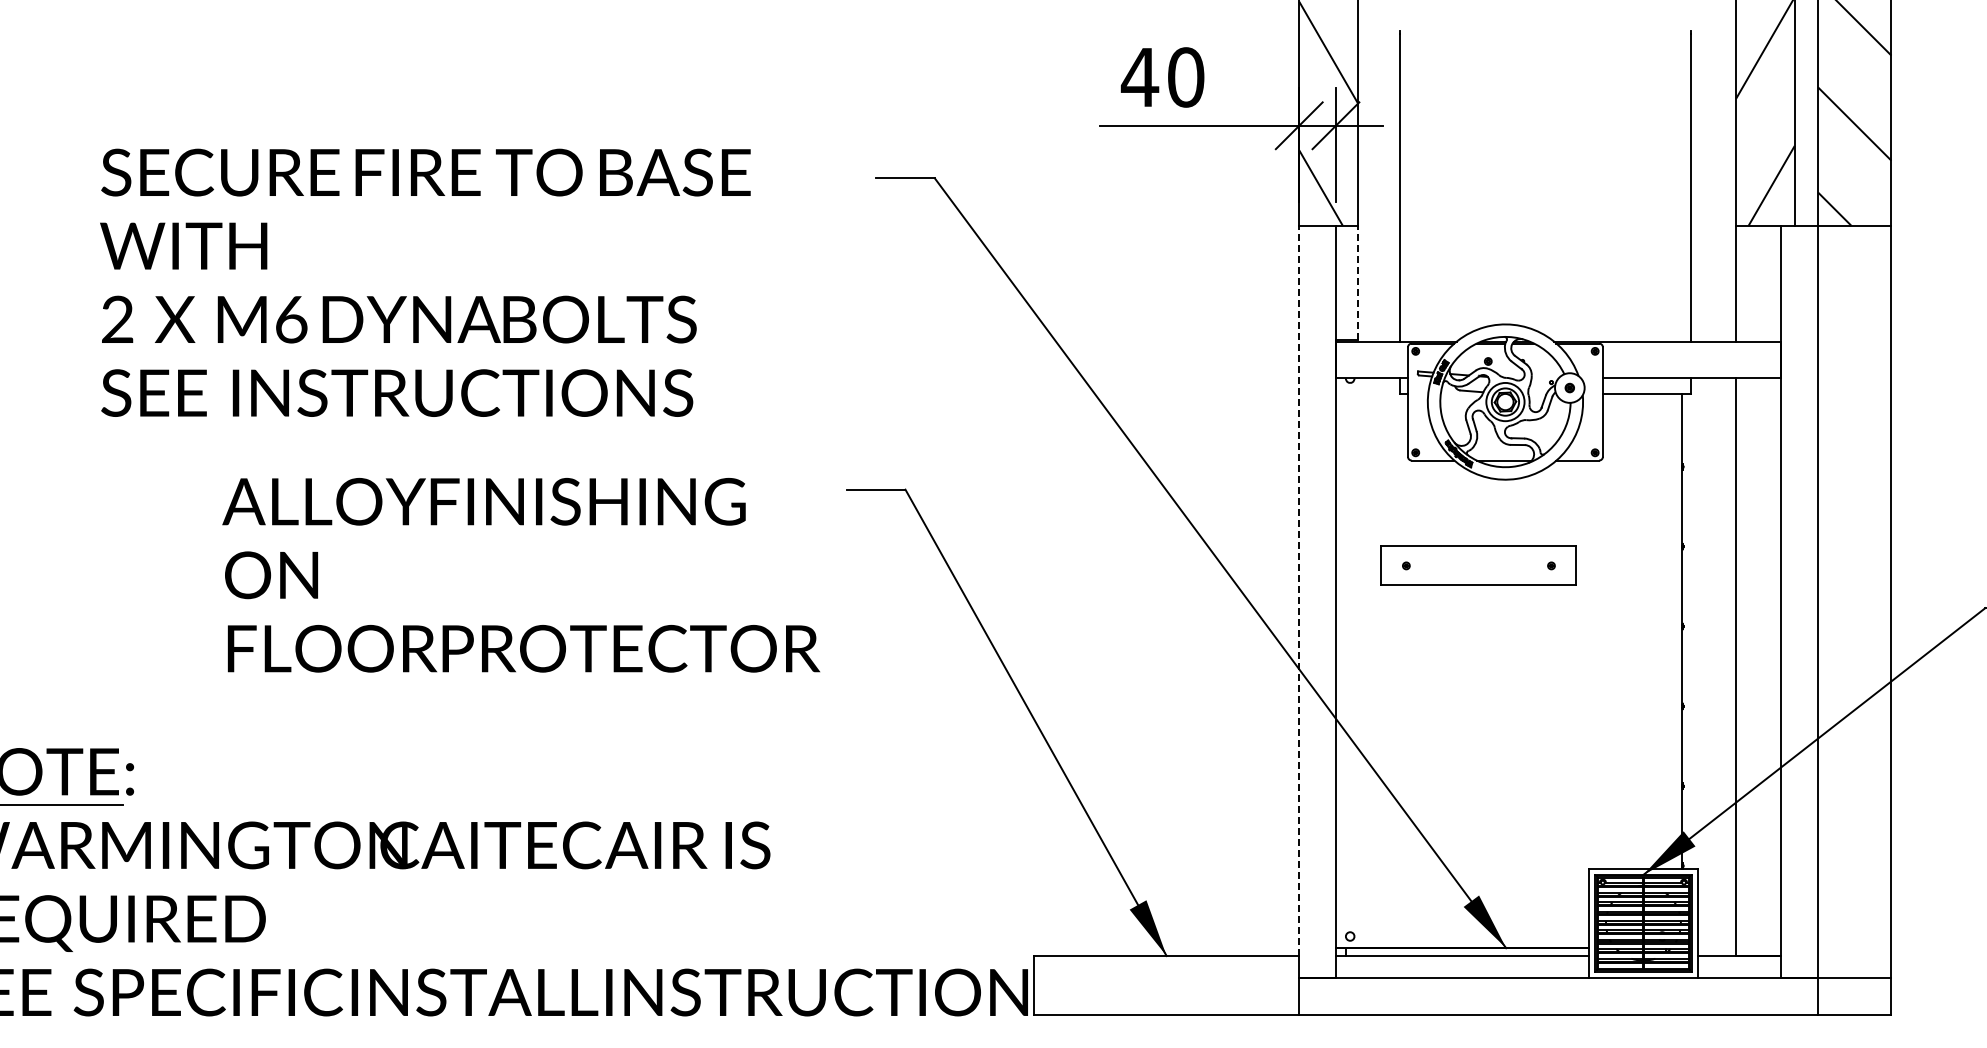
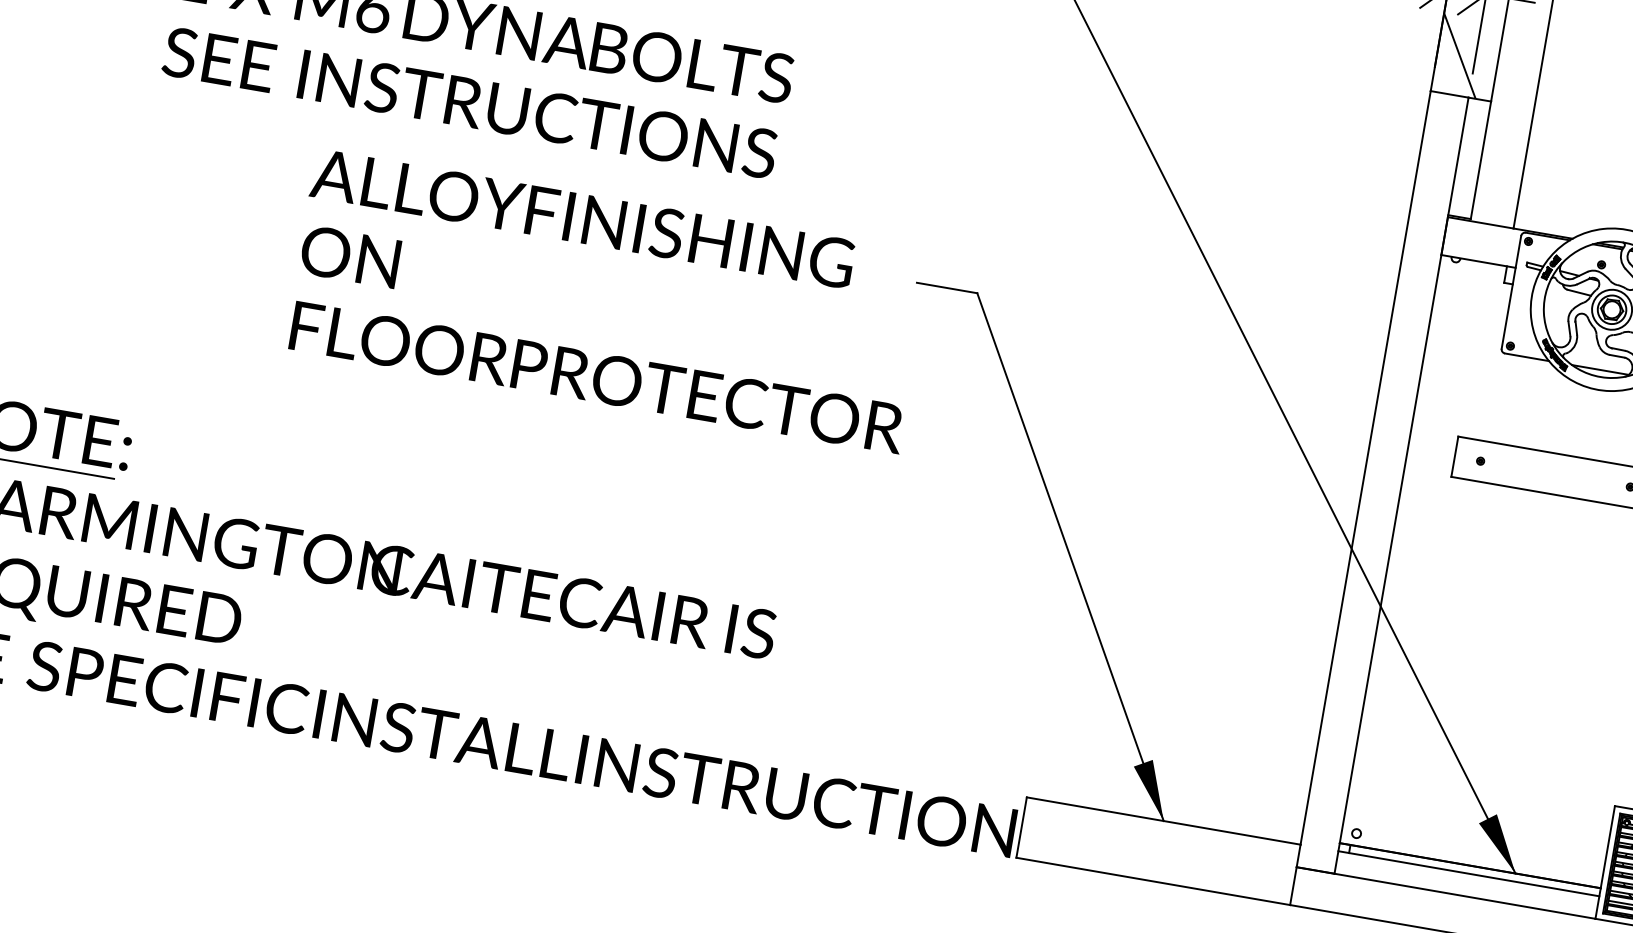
line: (1357, 282) -> (1480, 160), dashed -> solid
text: (521, 575) -> (608, 301), moved
line: (1299, 590) -> (1365, 467), dashed -> solid

